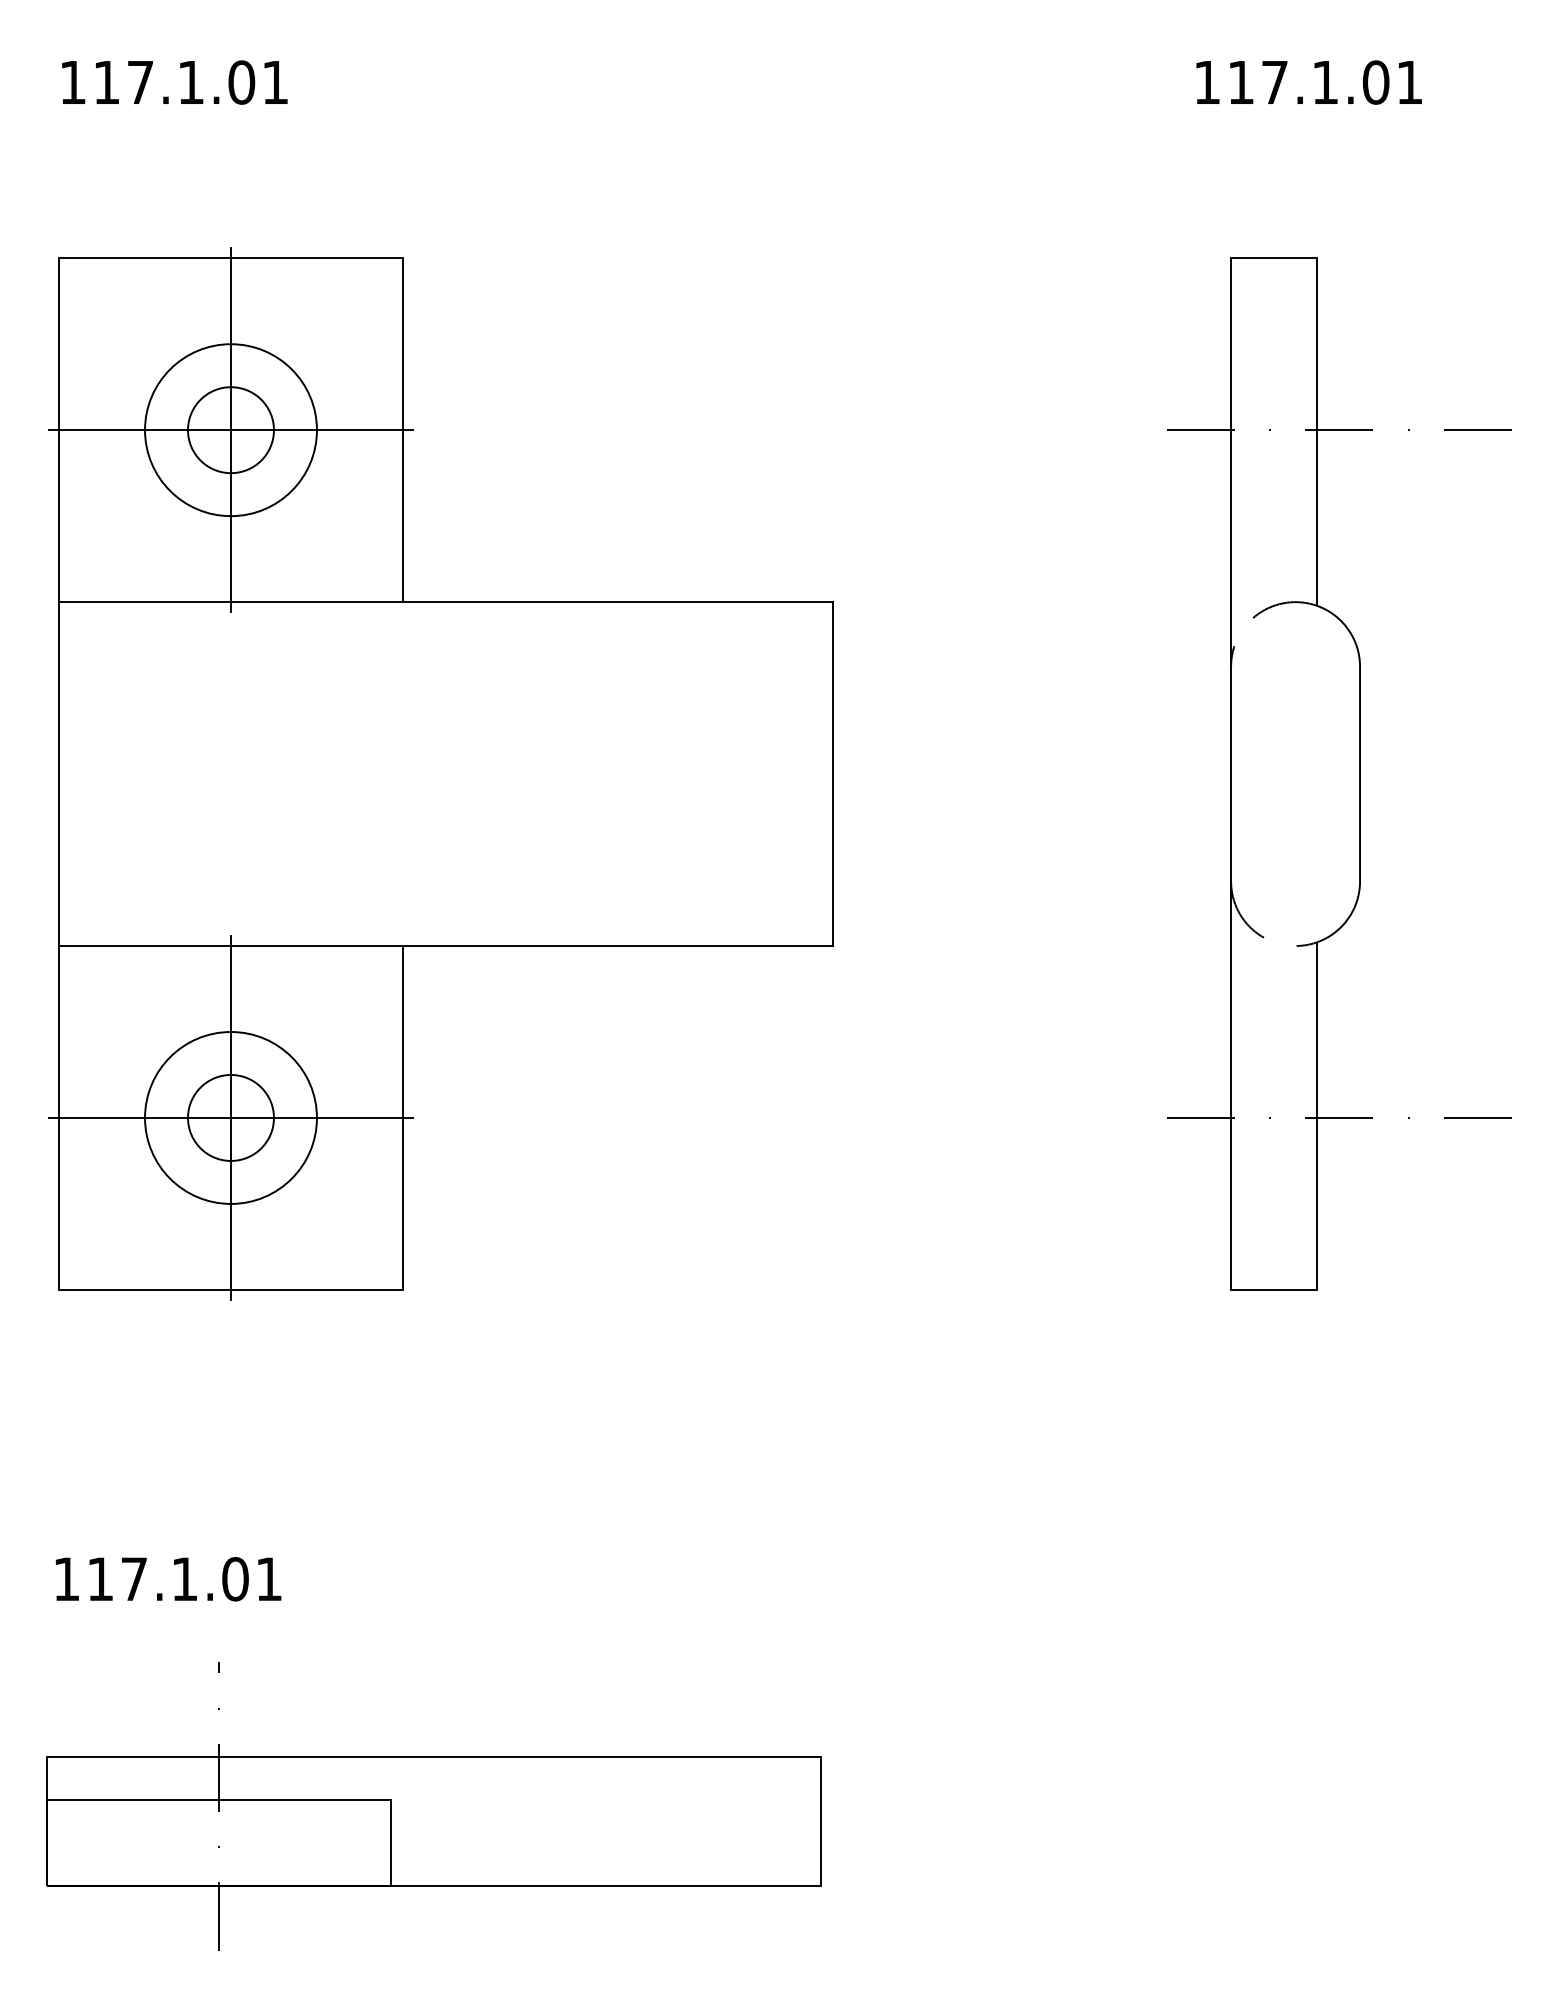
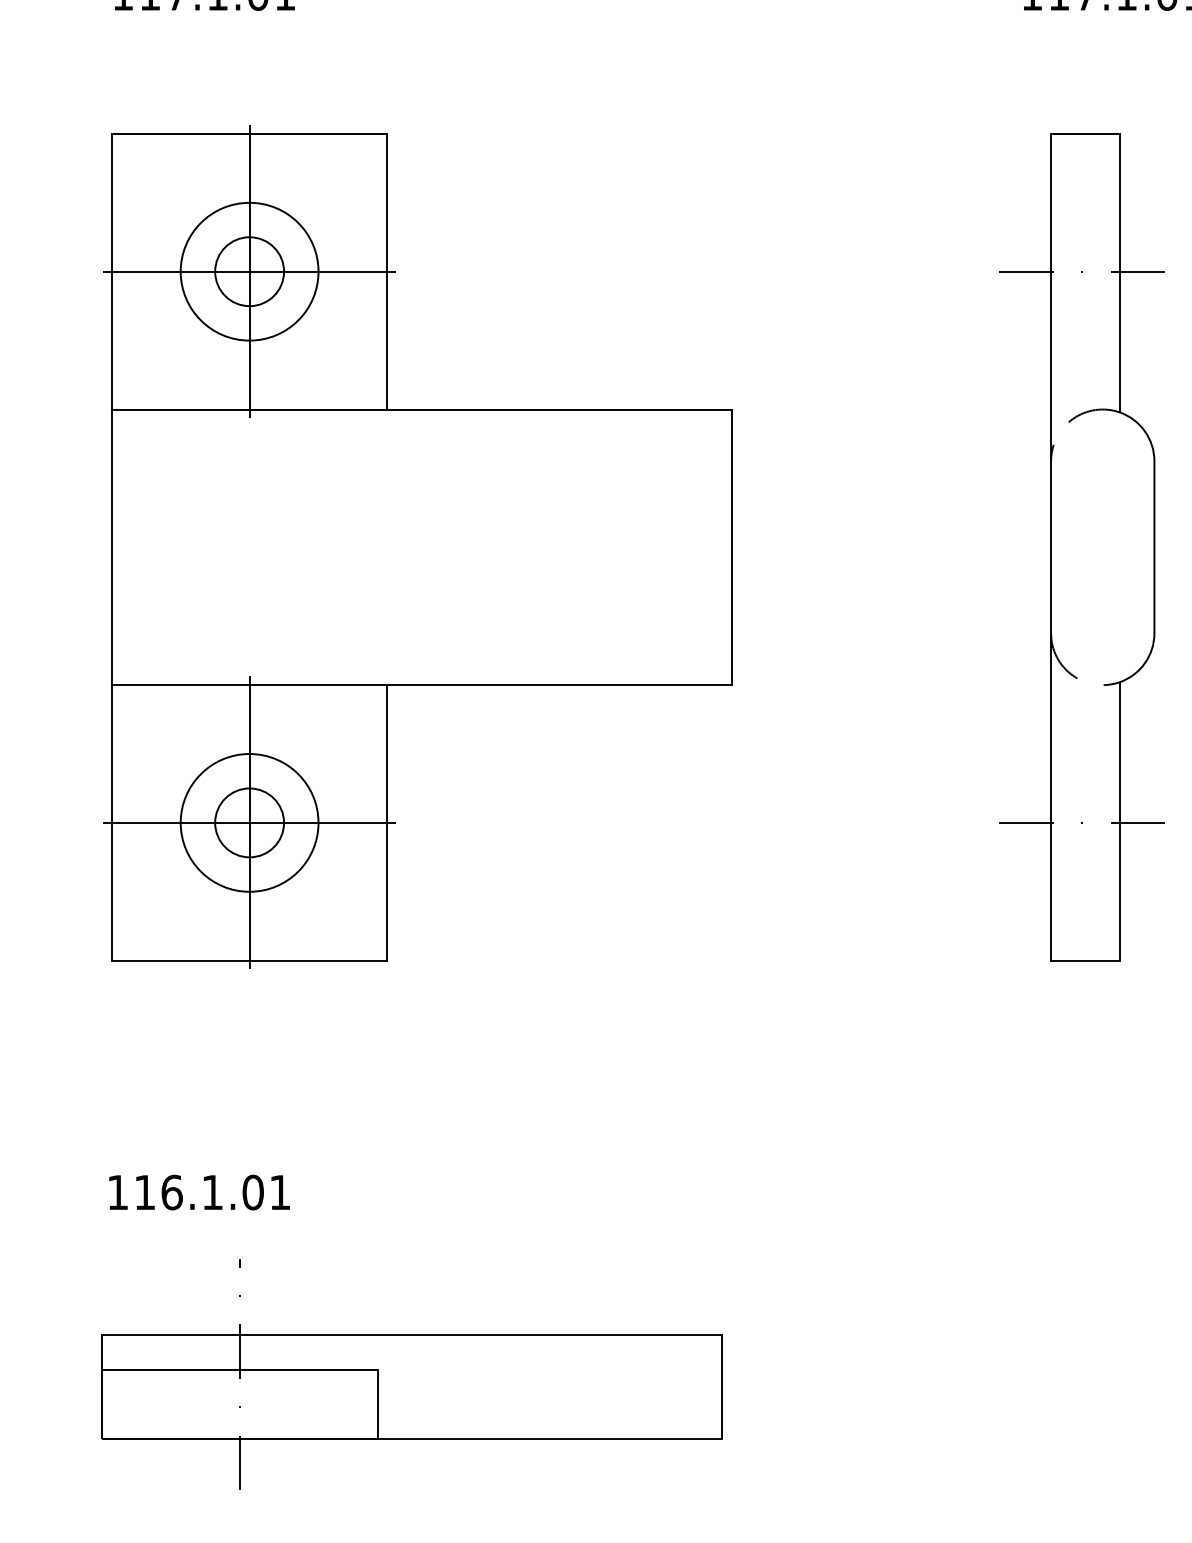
text: (134, 1579) -> (172, 1192), 117.1.01 -> 116.1.01

